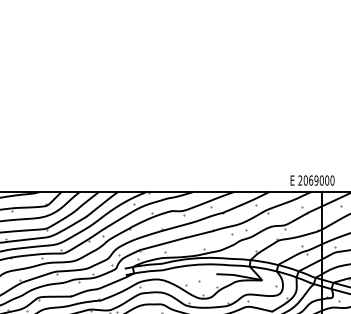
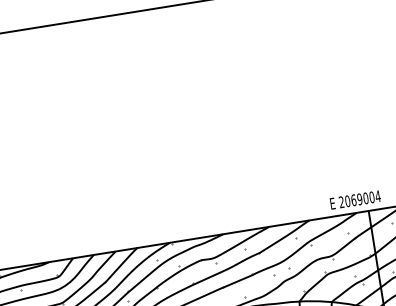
text: (332, 180) -> (378, 196), 2069000 -> 2069004

